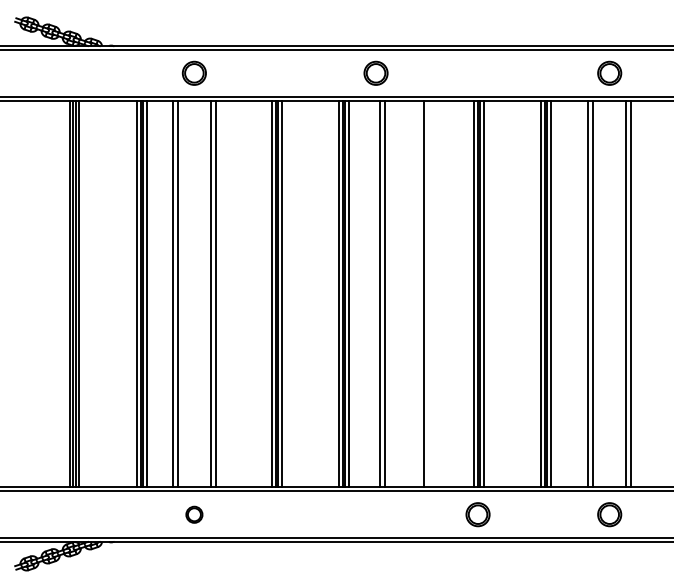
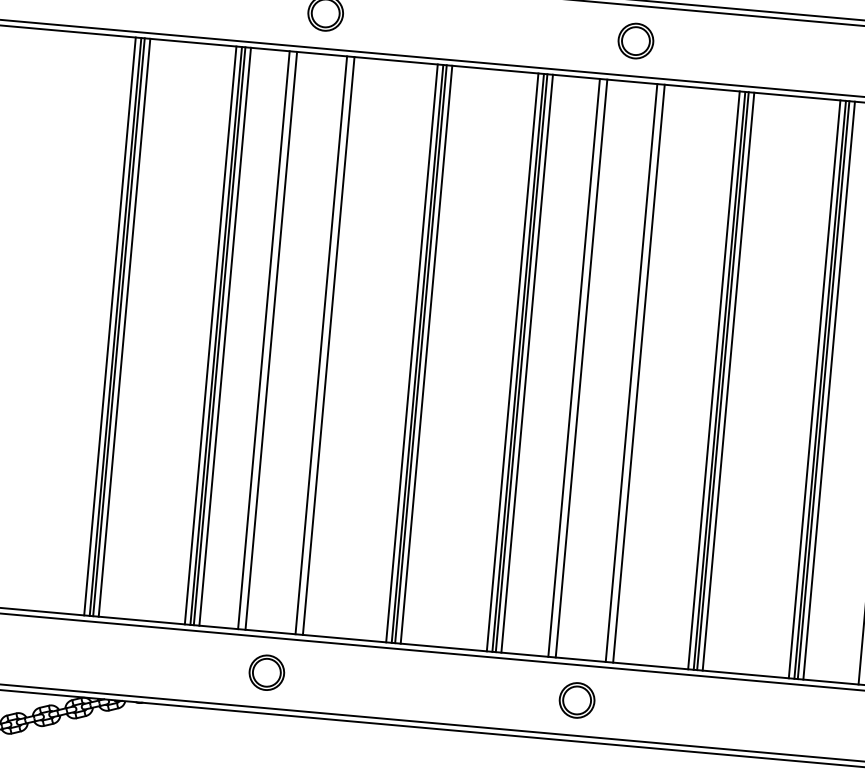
part: (375, 72) -> (635, 39), moved
line: (418, 293) -> (631, 372), added
part: (194, 514) -> (267, 672), size x1.43
part: (477, 514) -> (576, 700), moved

